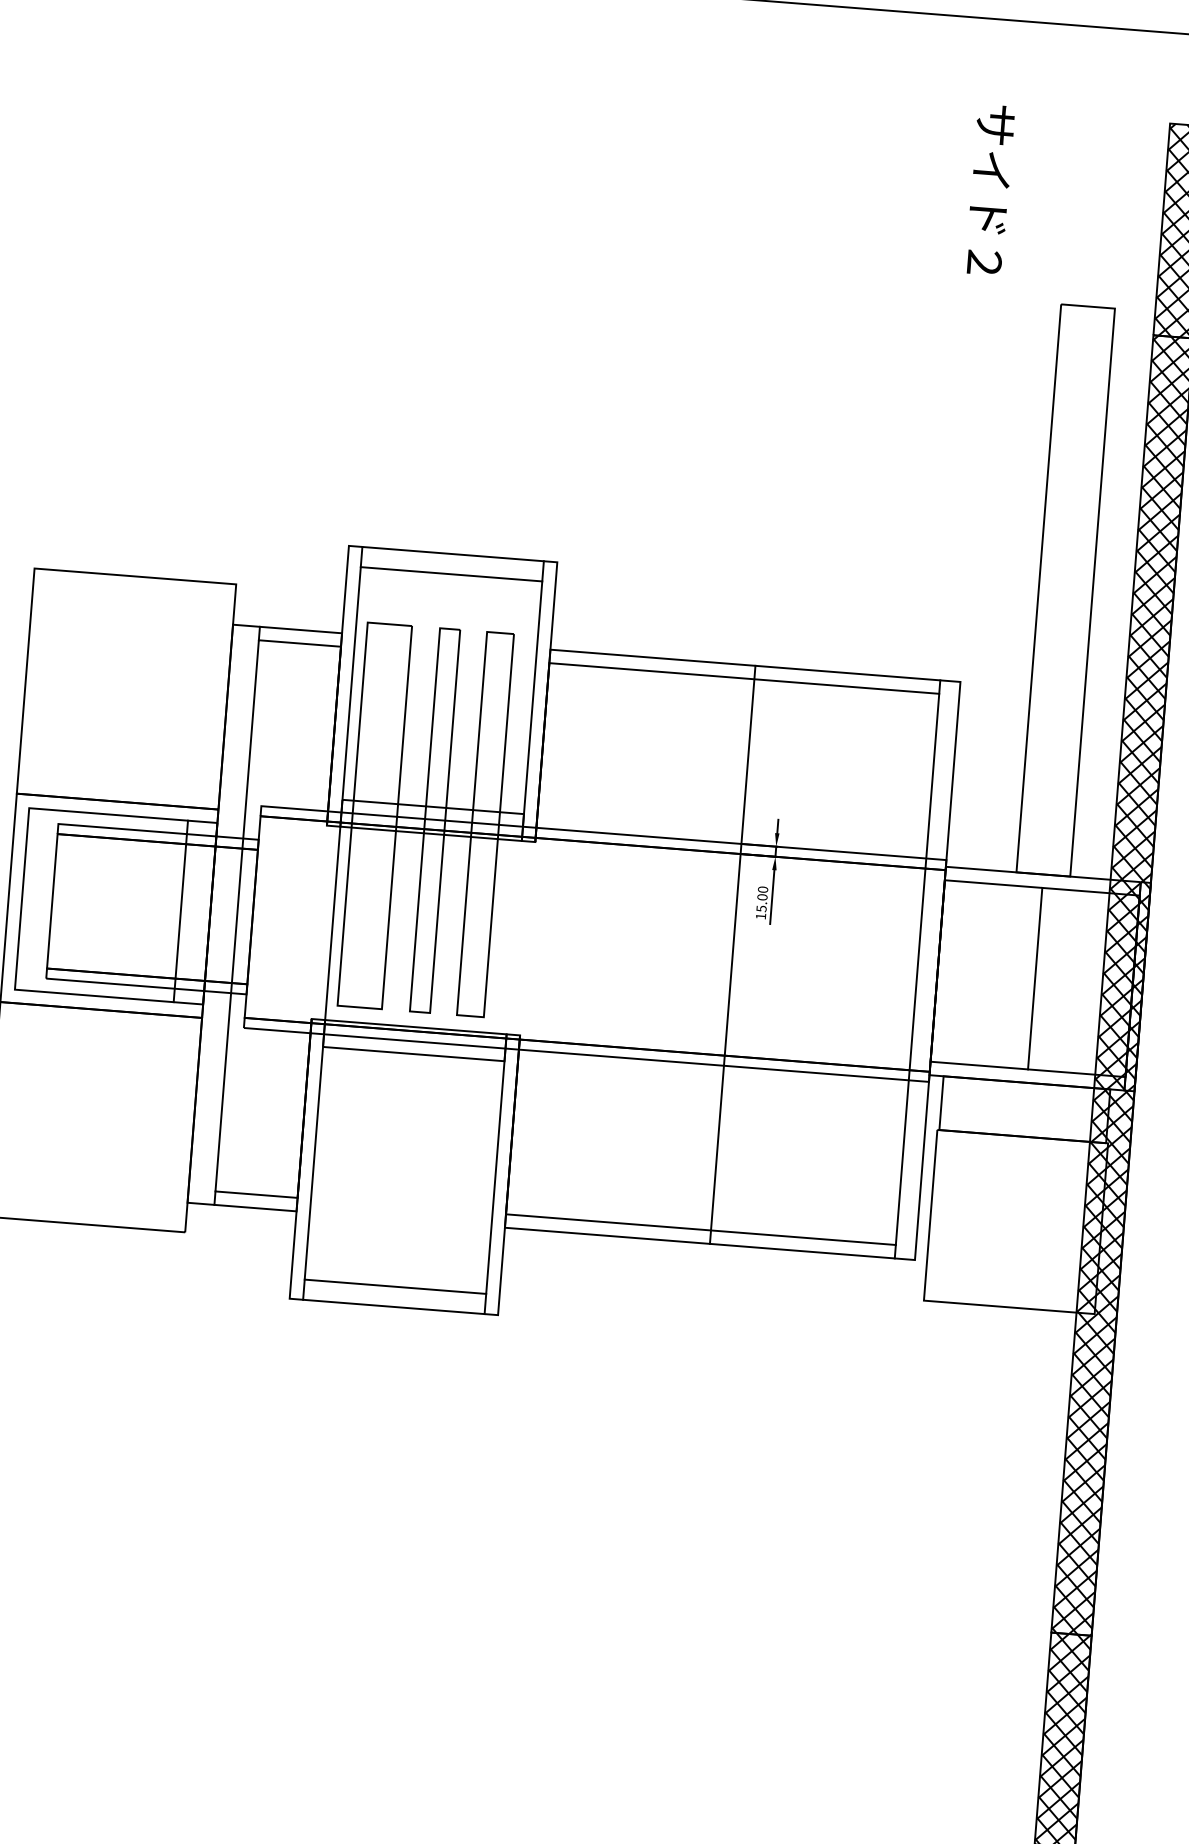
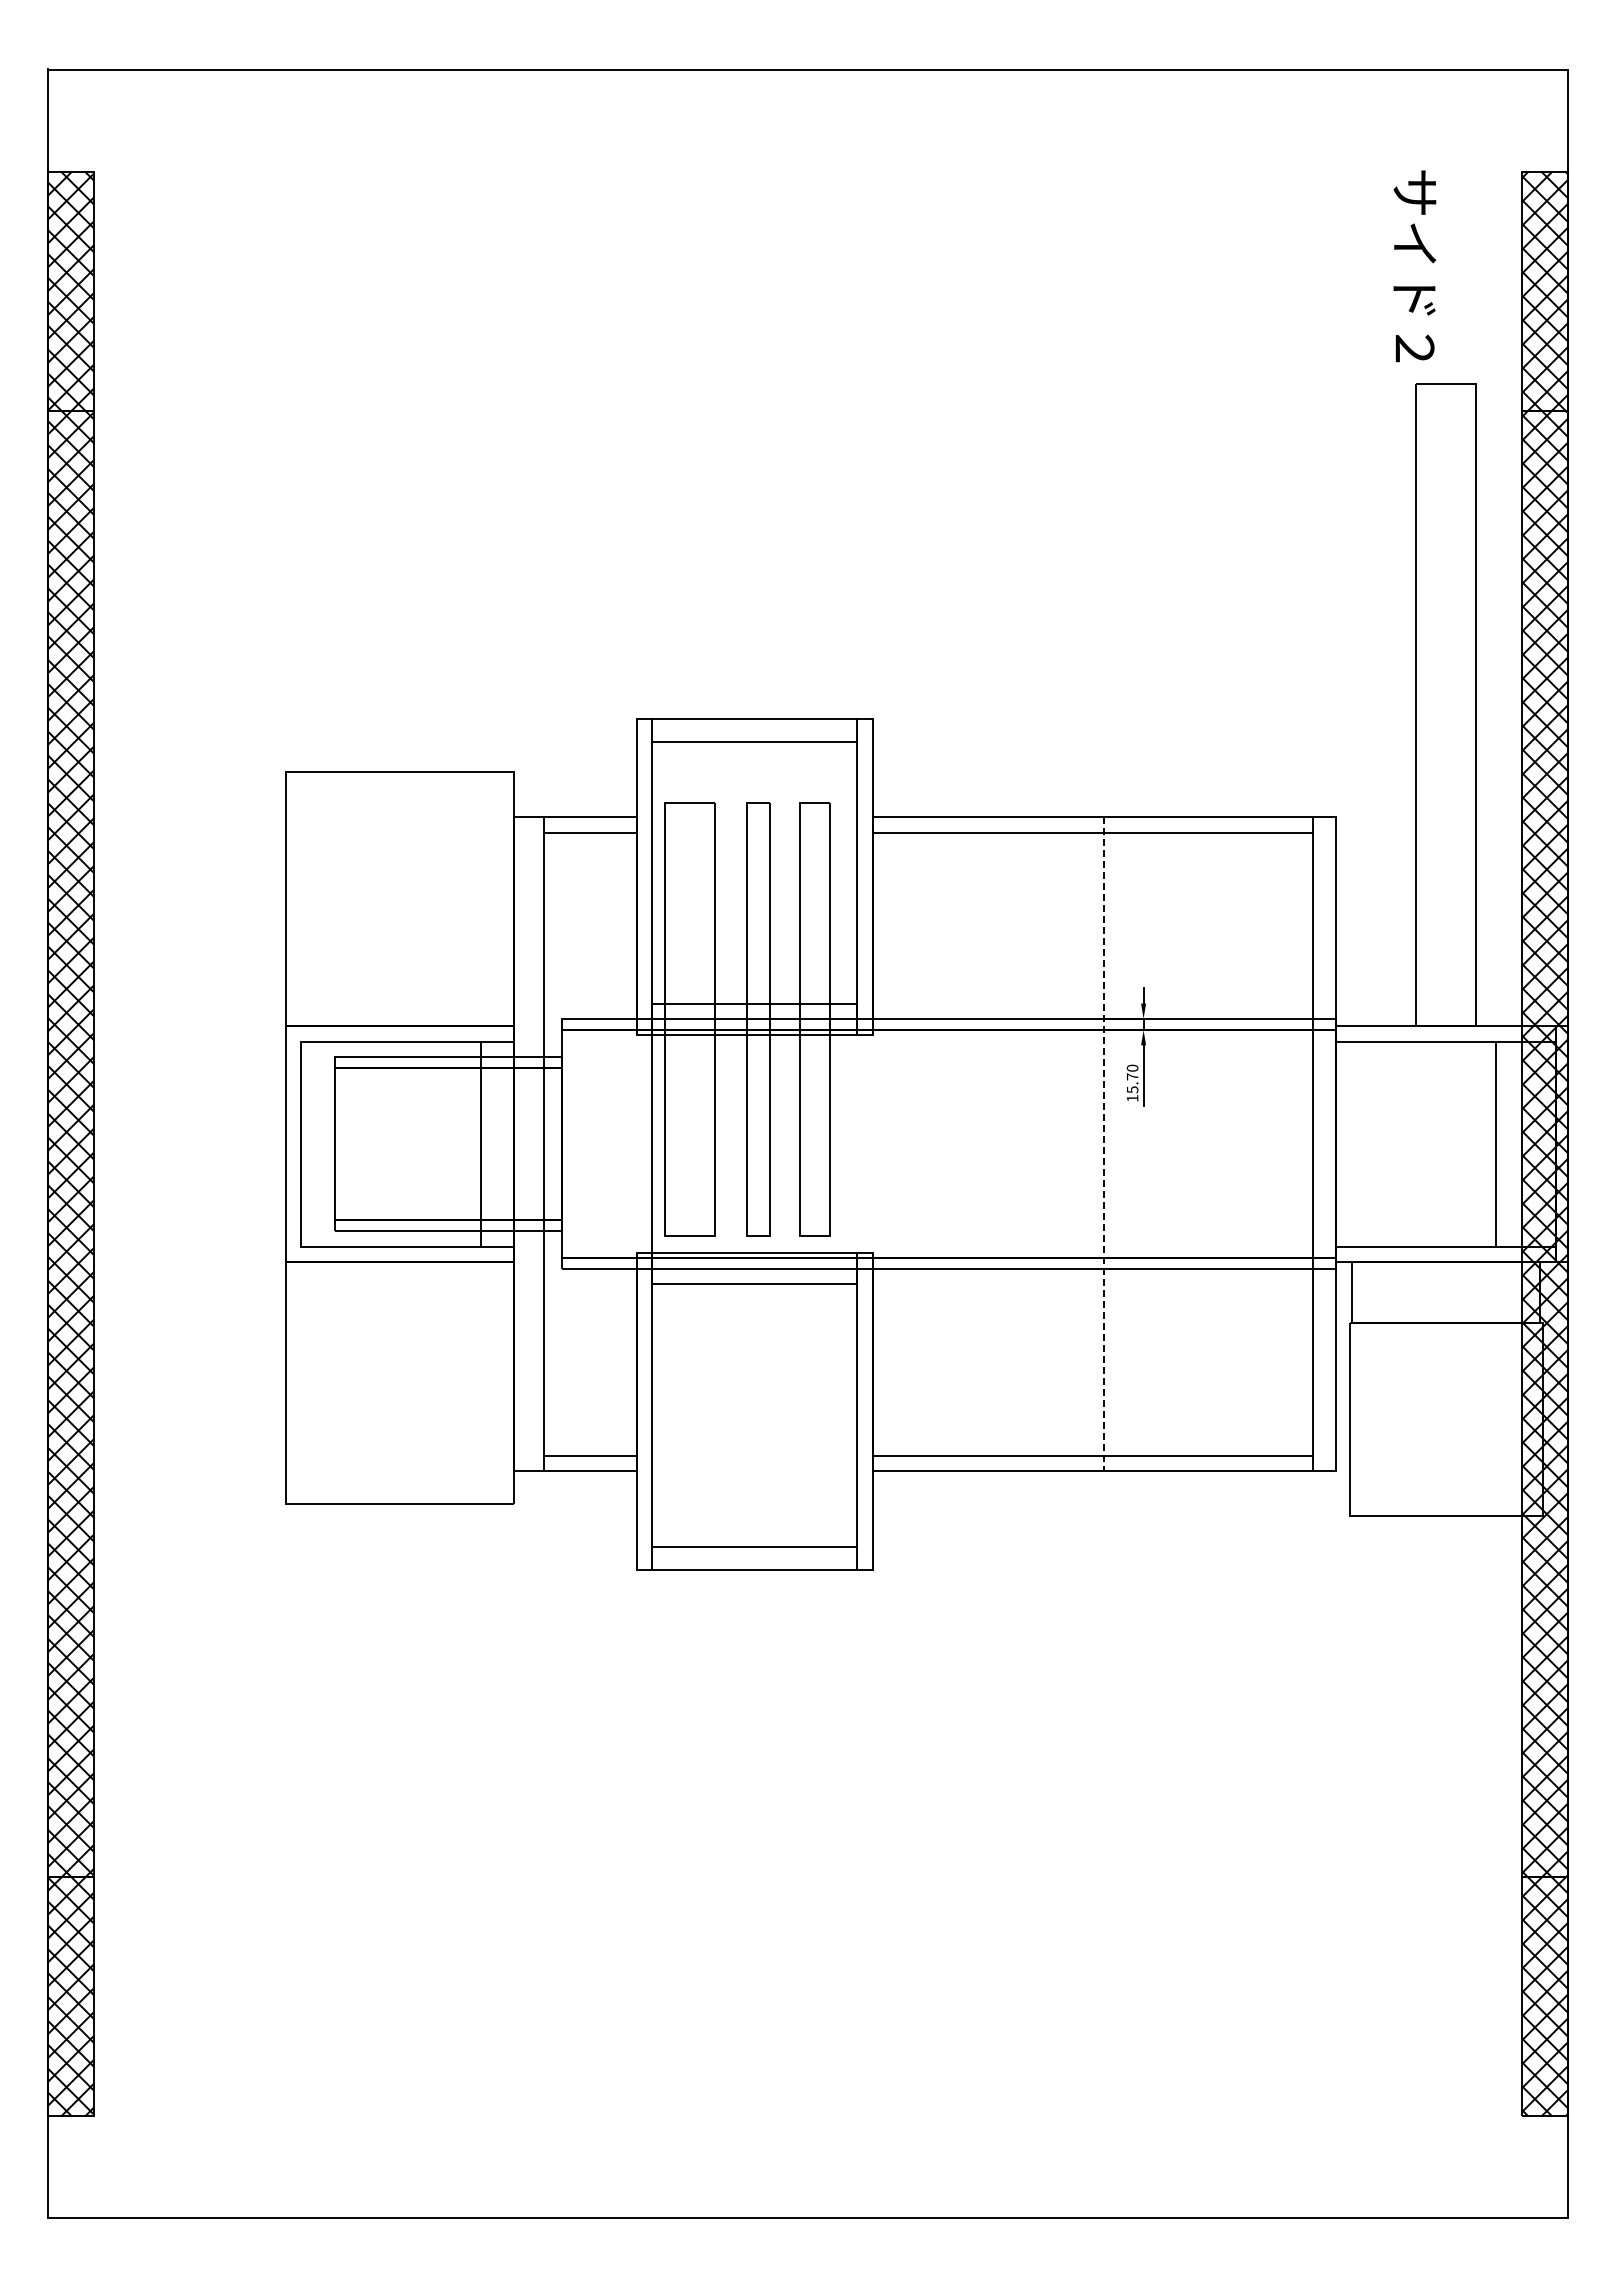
text: (989, 190) -> (1414, 266), moved
text: (762, 897) -> (1132, 1076), 15.00 -> 15.70
line: (732, 955) -> (1104, 1144), solid -> dashed
line: (1035, 978) -> (1496, 1143), moved

